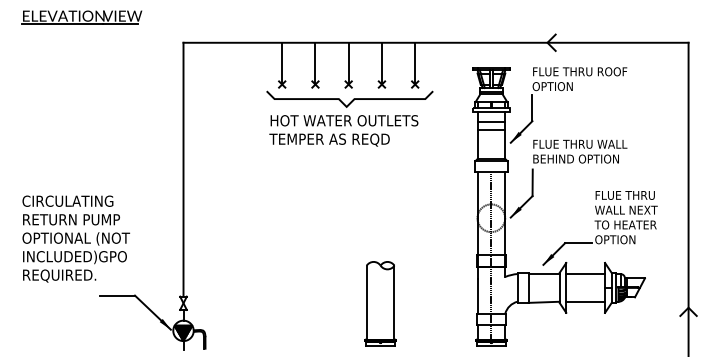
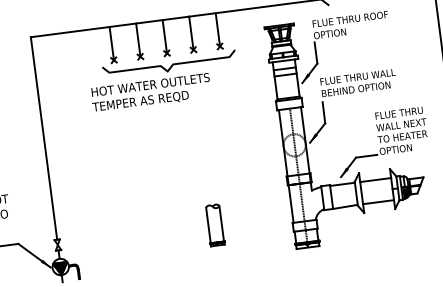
text: (343, 130) -> (150, 92), moved
part: (380, 303) -> (215, 224), size x0.6

